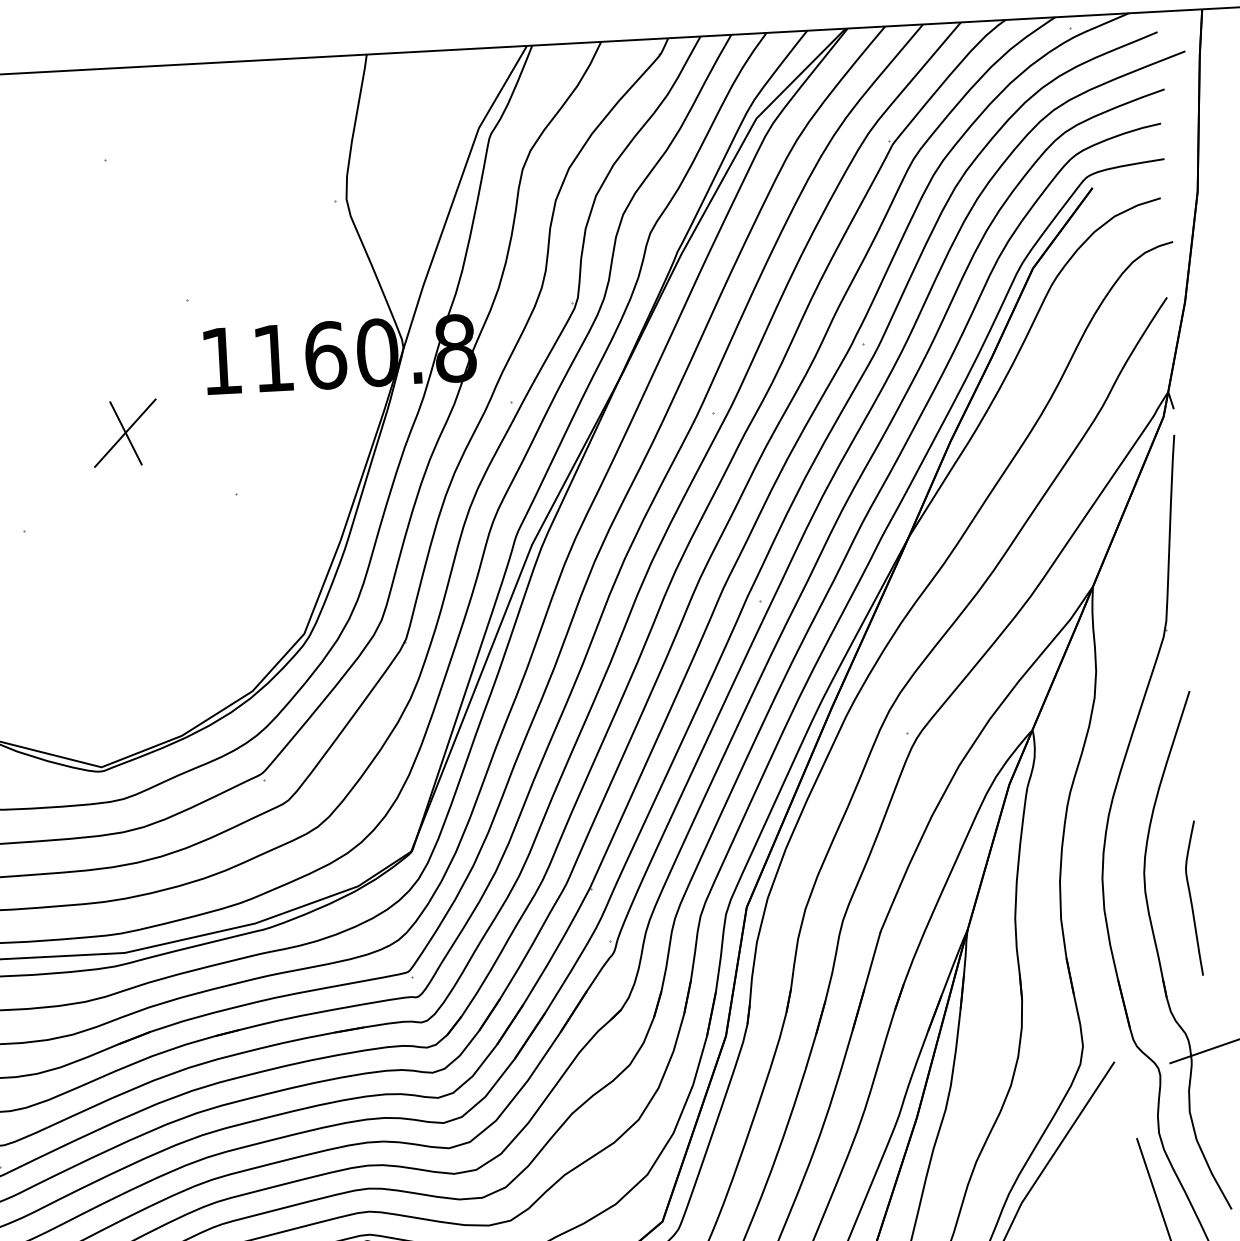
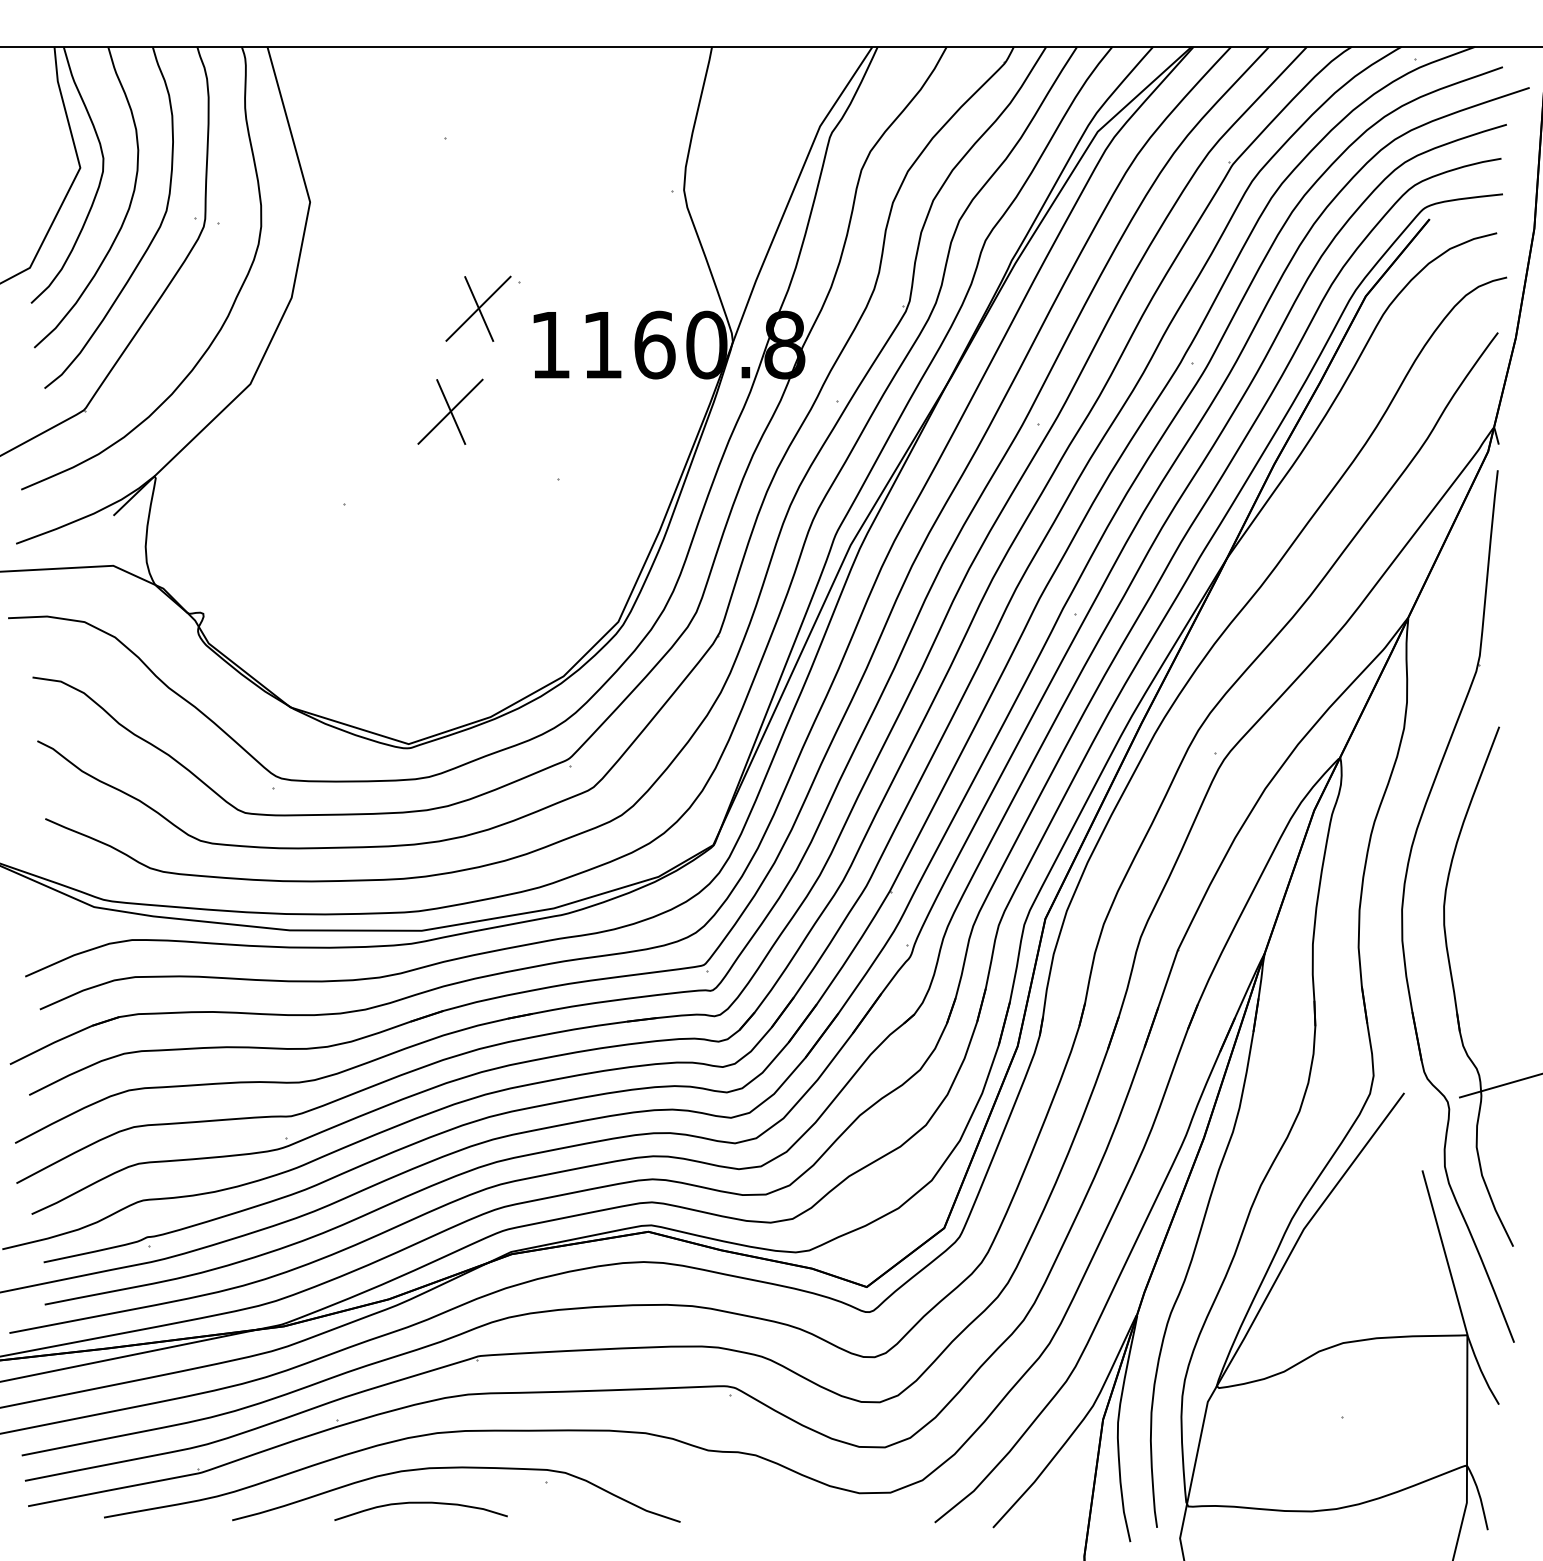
part: (147, 328) -> (478, 308), added
curve: (1192, 898) -> (1490, 934), removed

